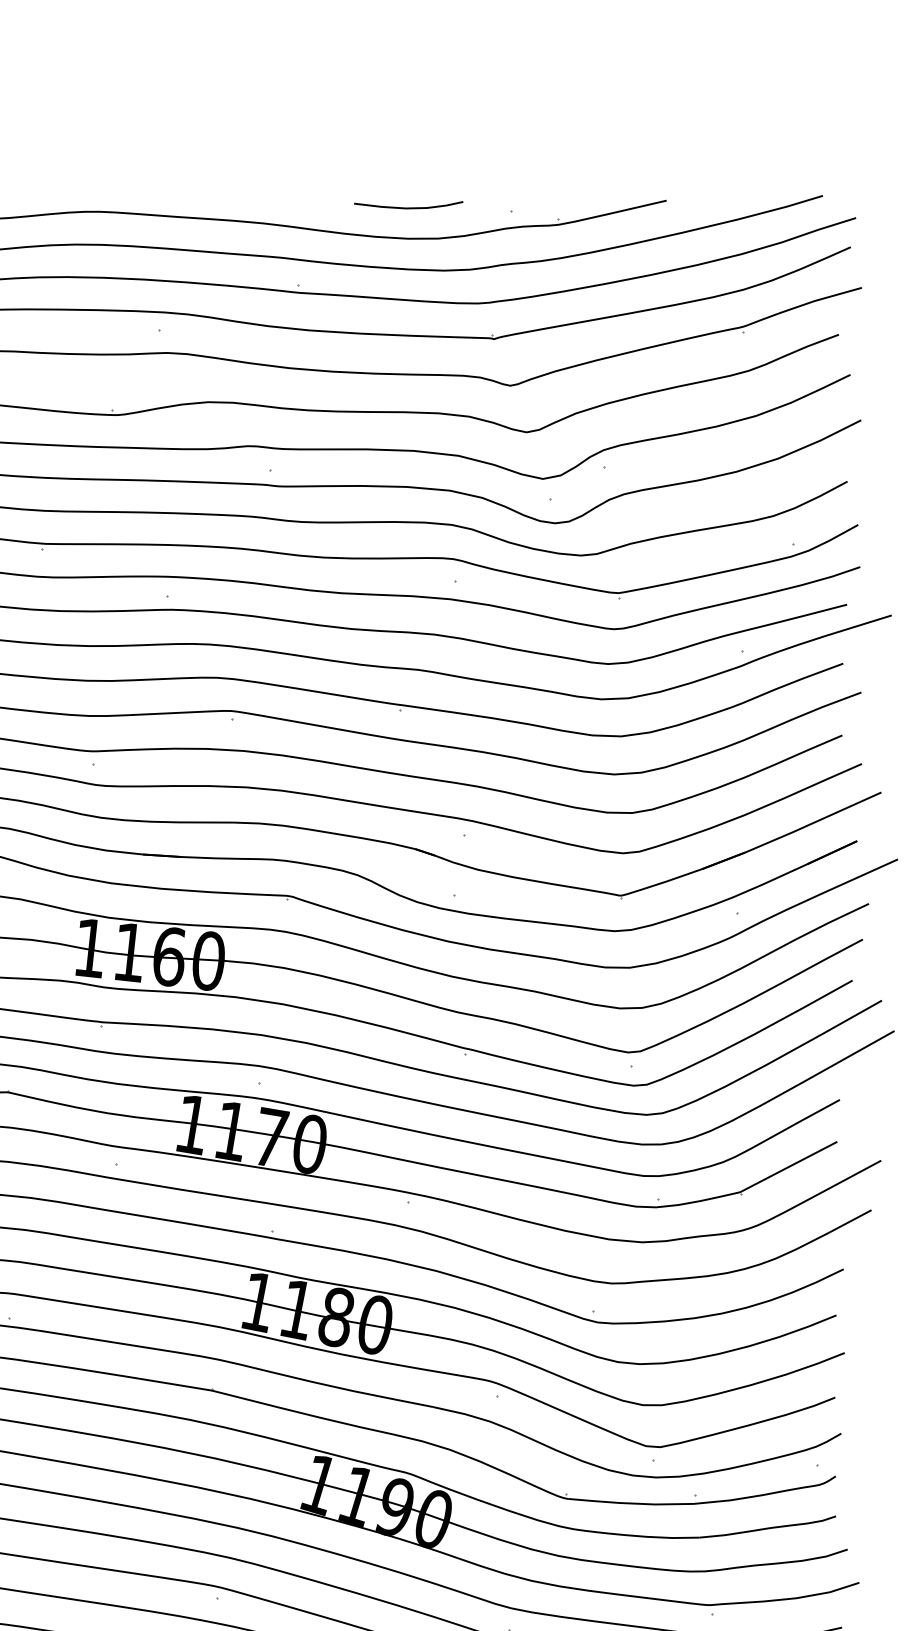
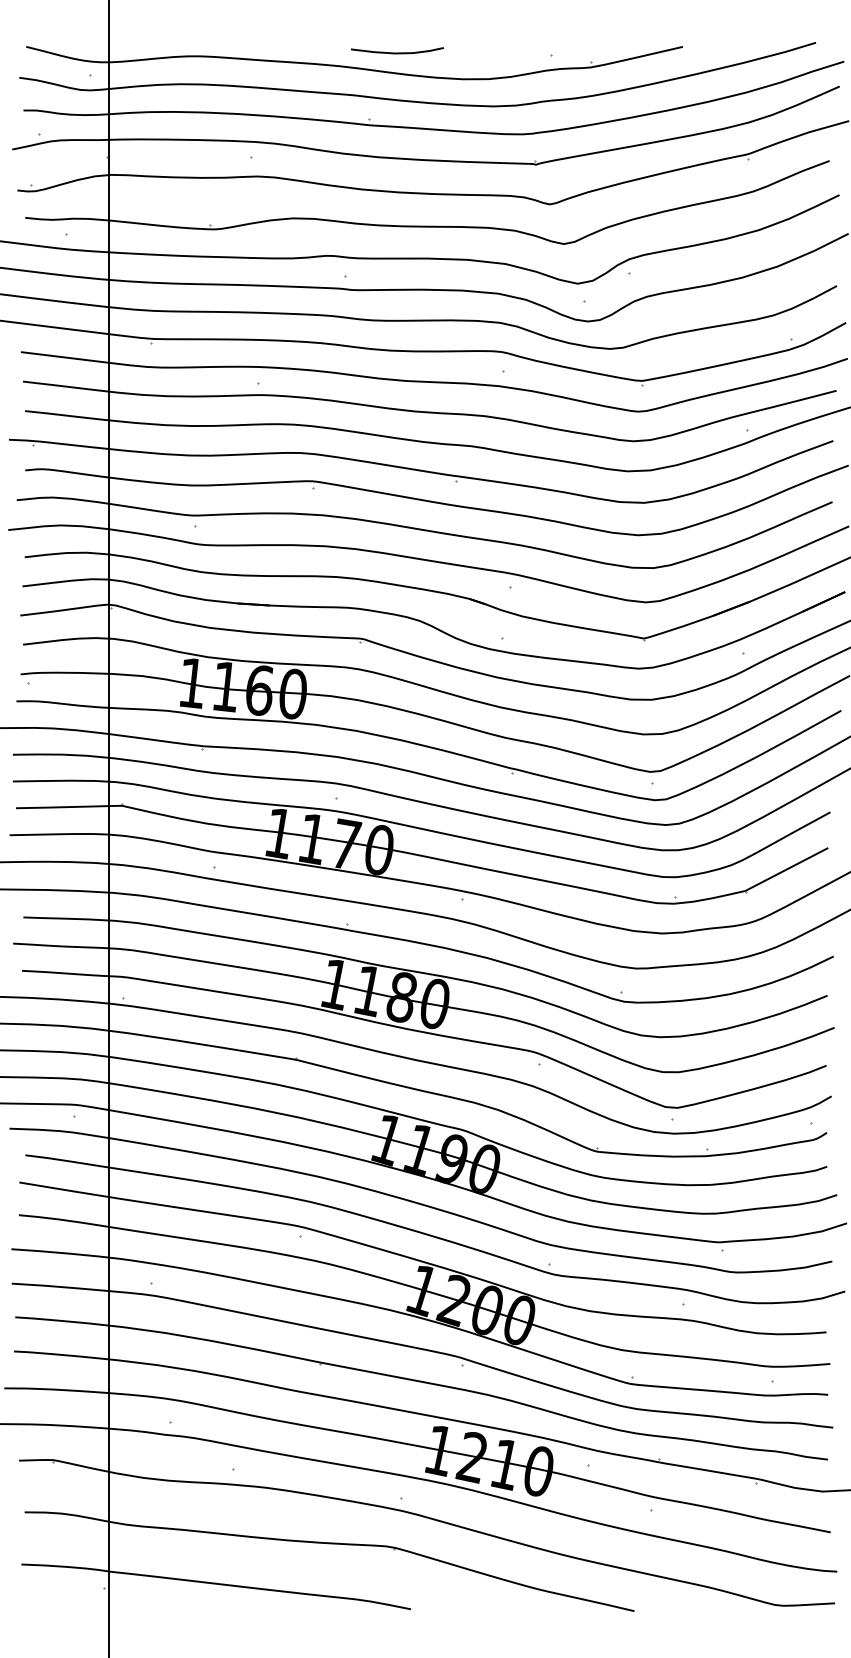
curve: (408, 207) -> (397, 52), moved

